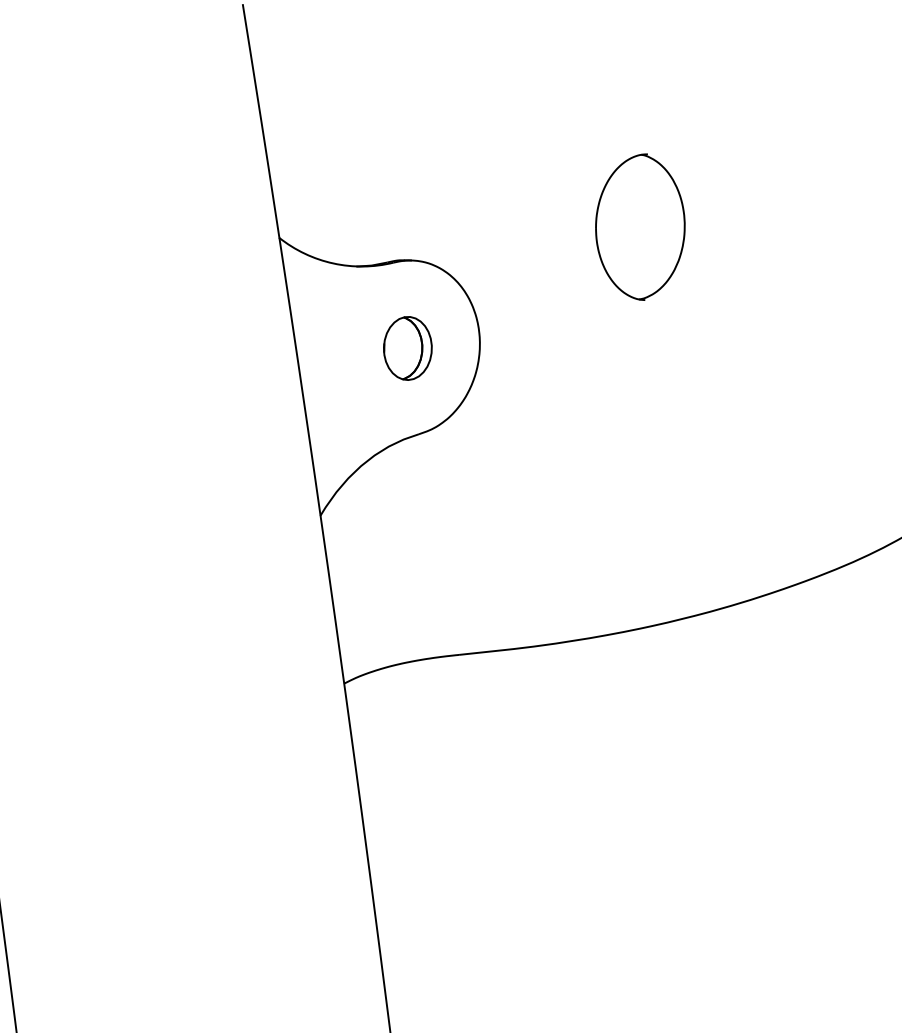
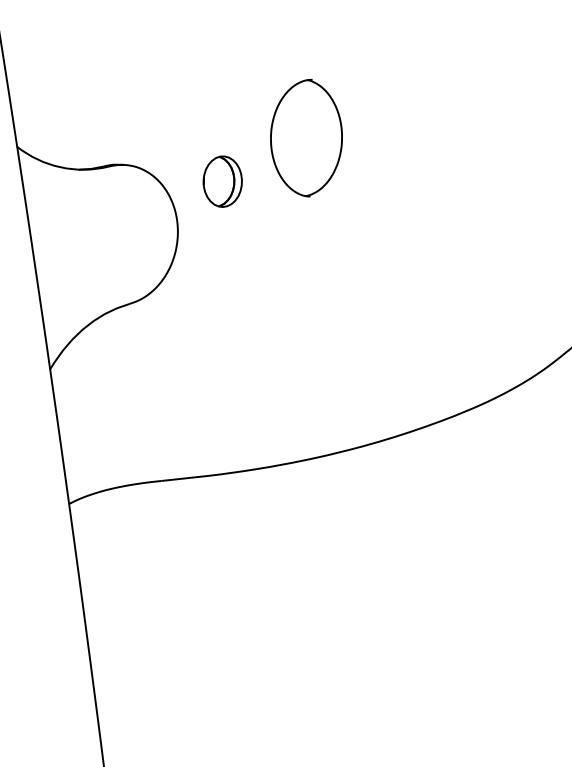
part: (407, 348) -> (222, 181), moved

